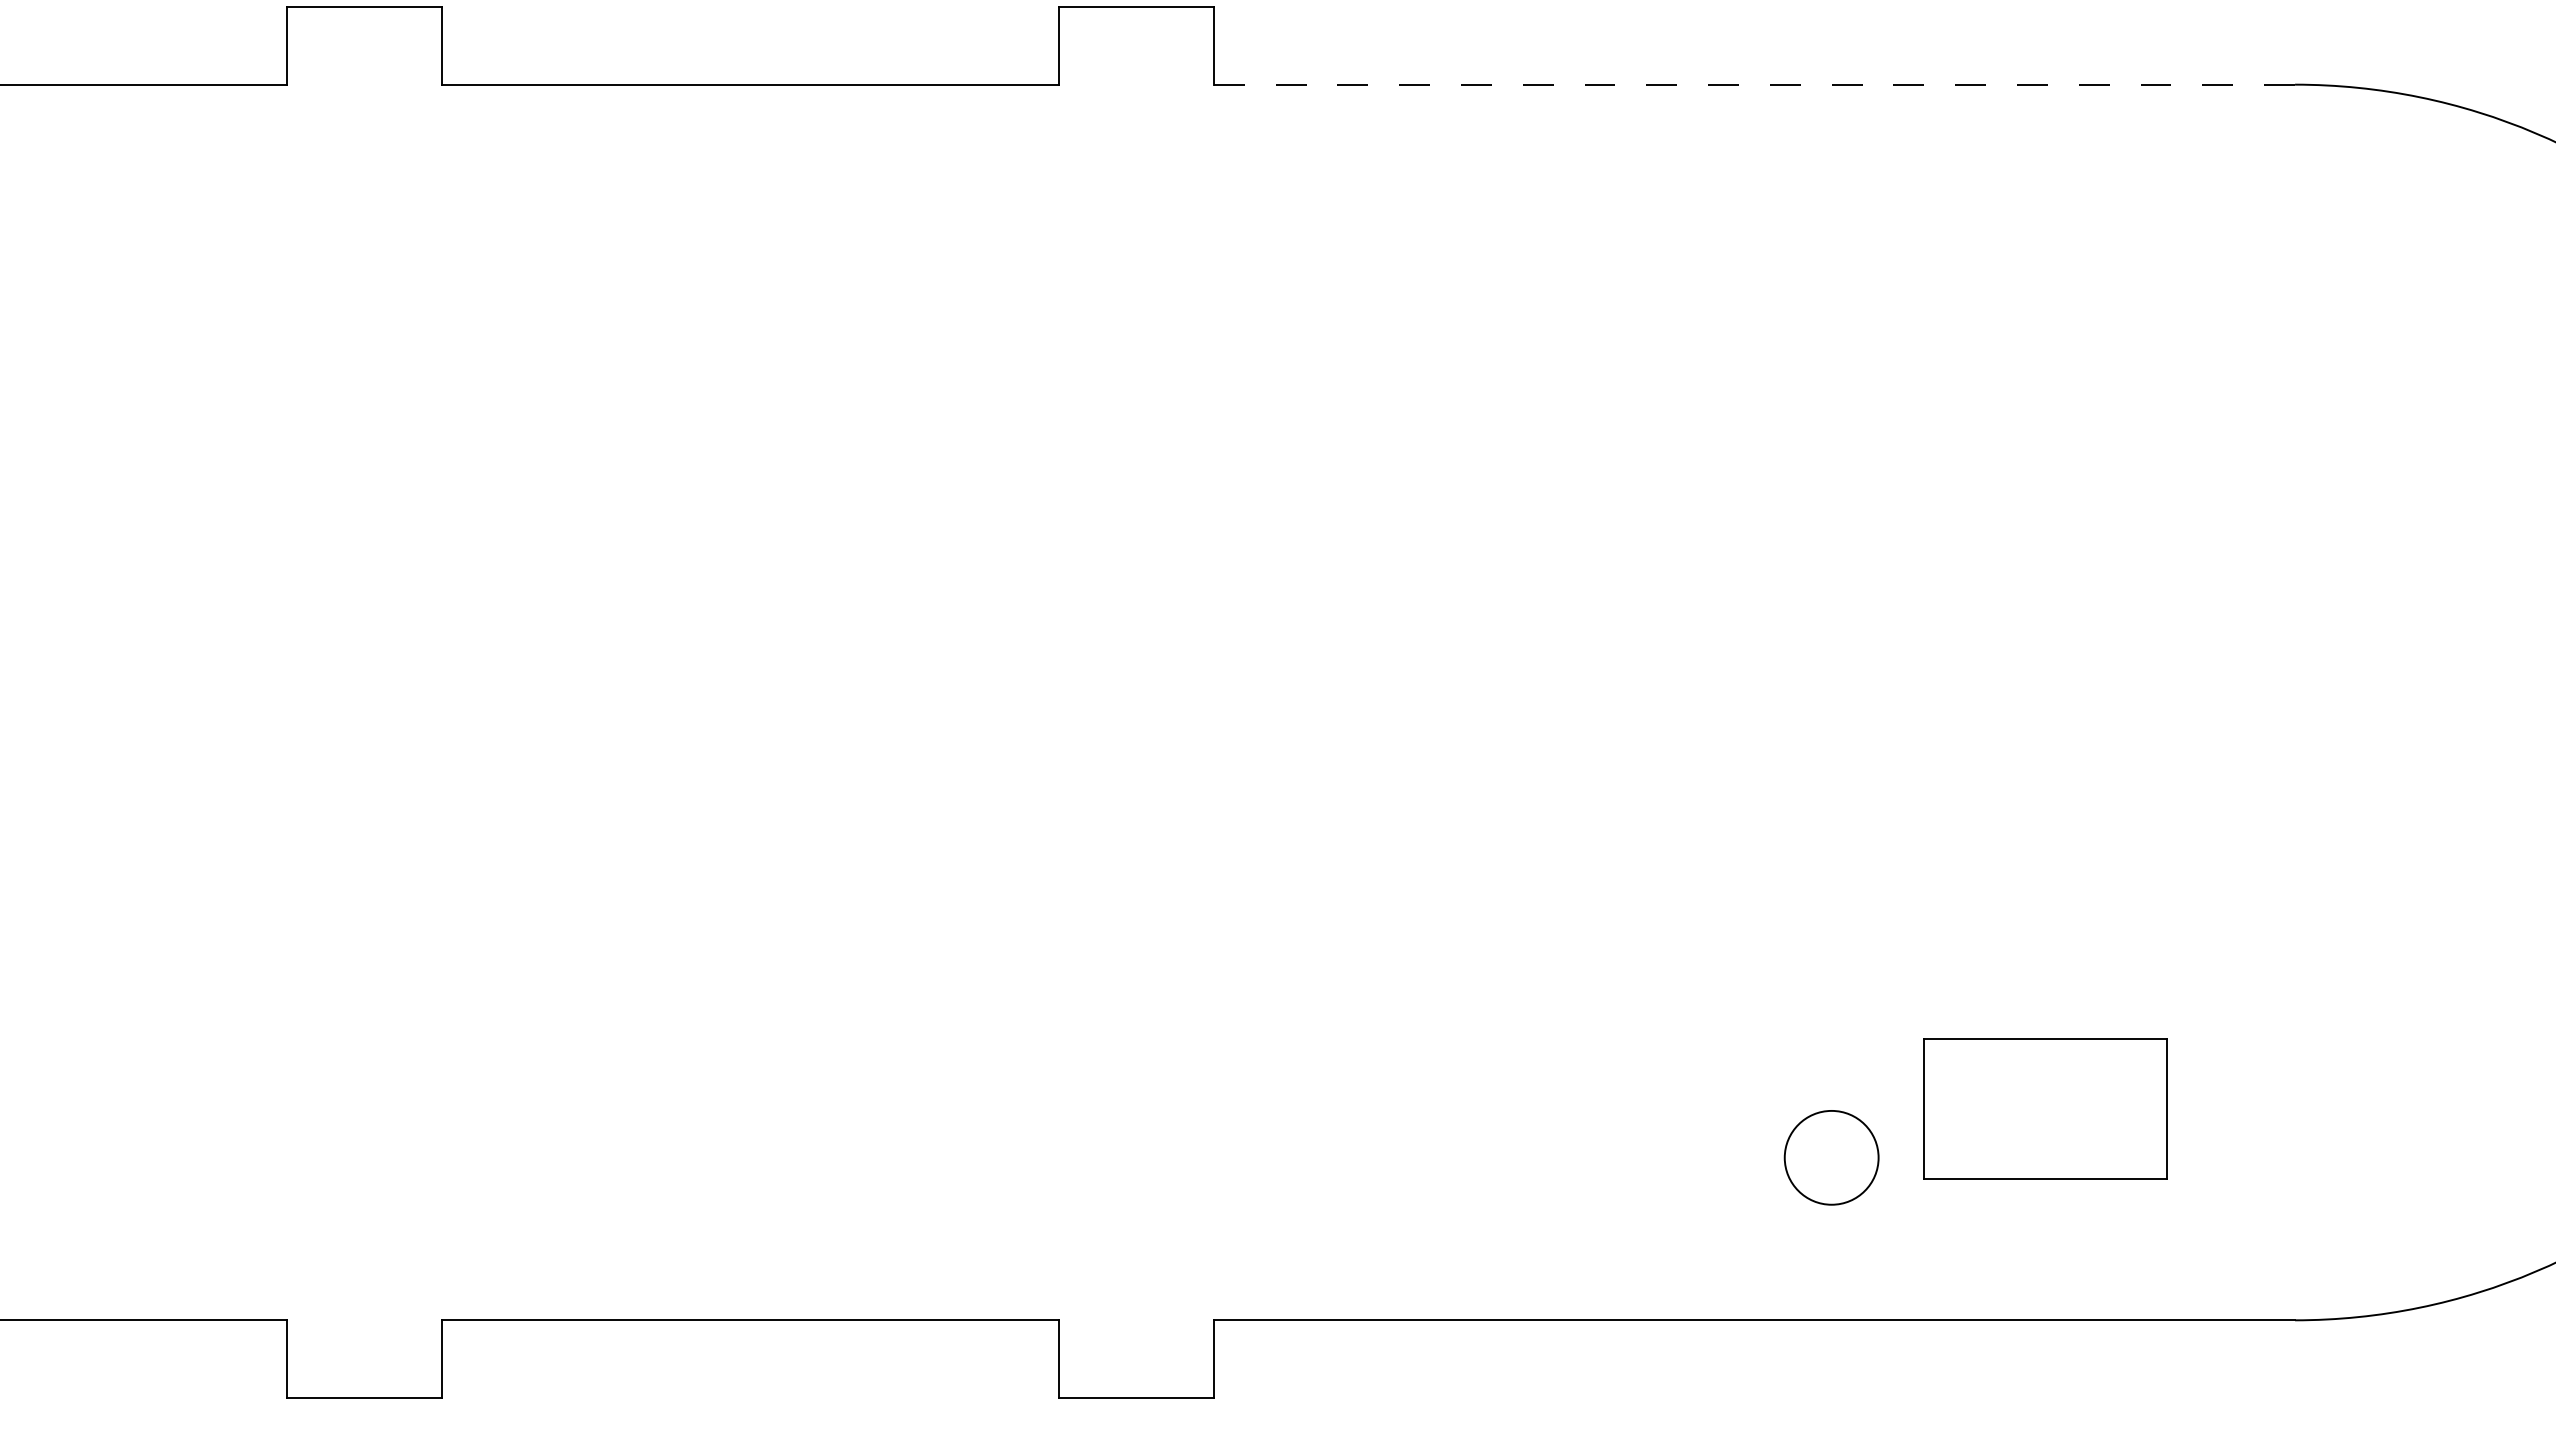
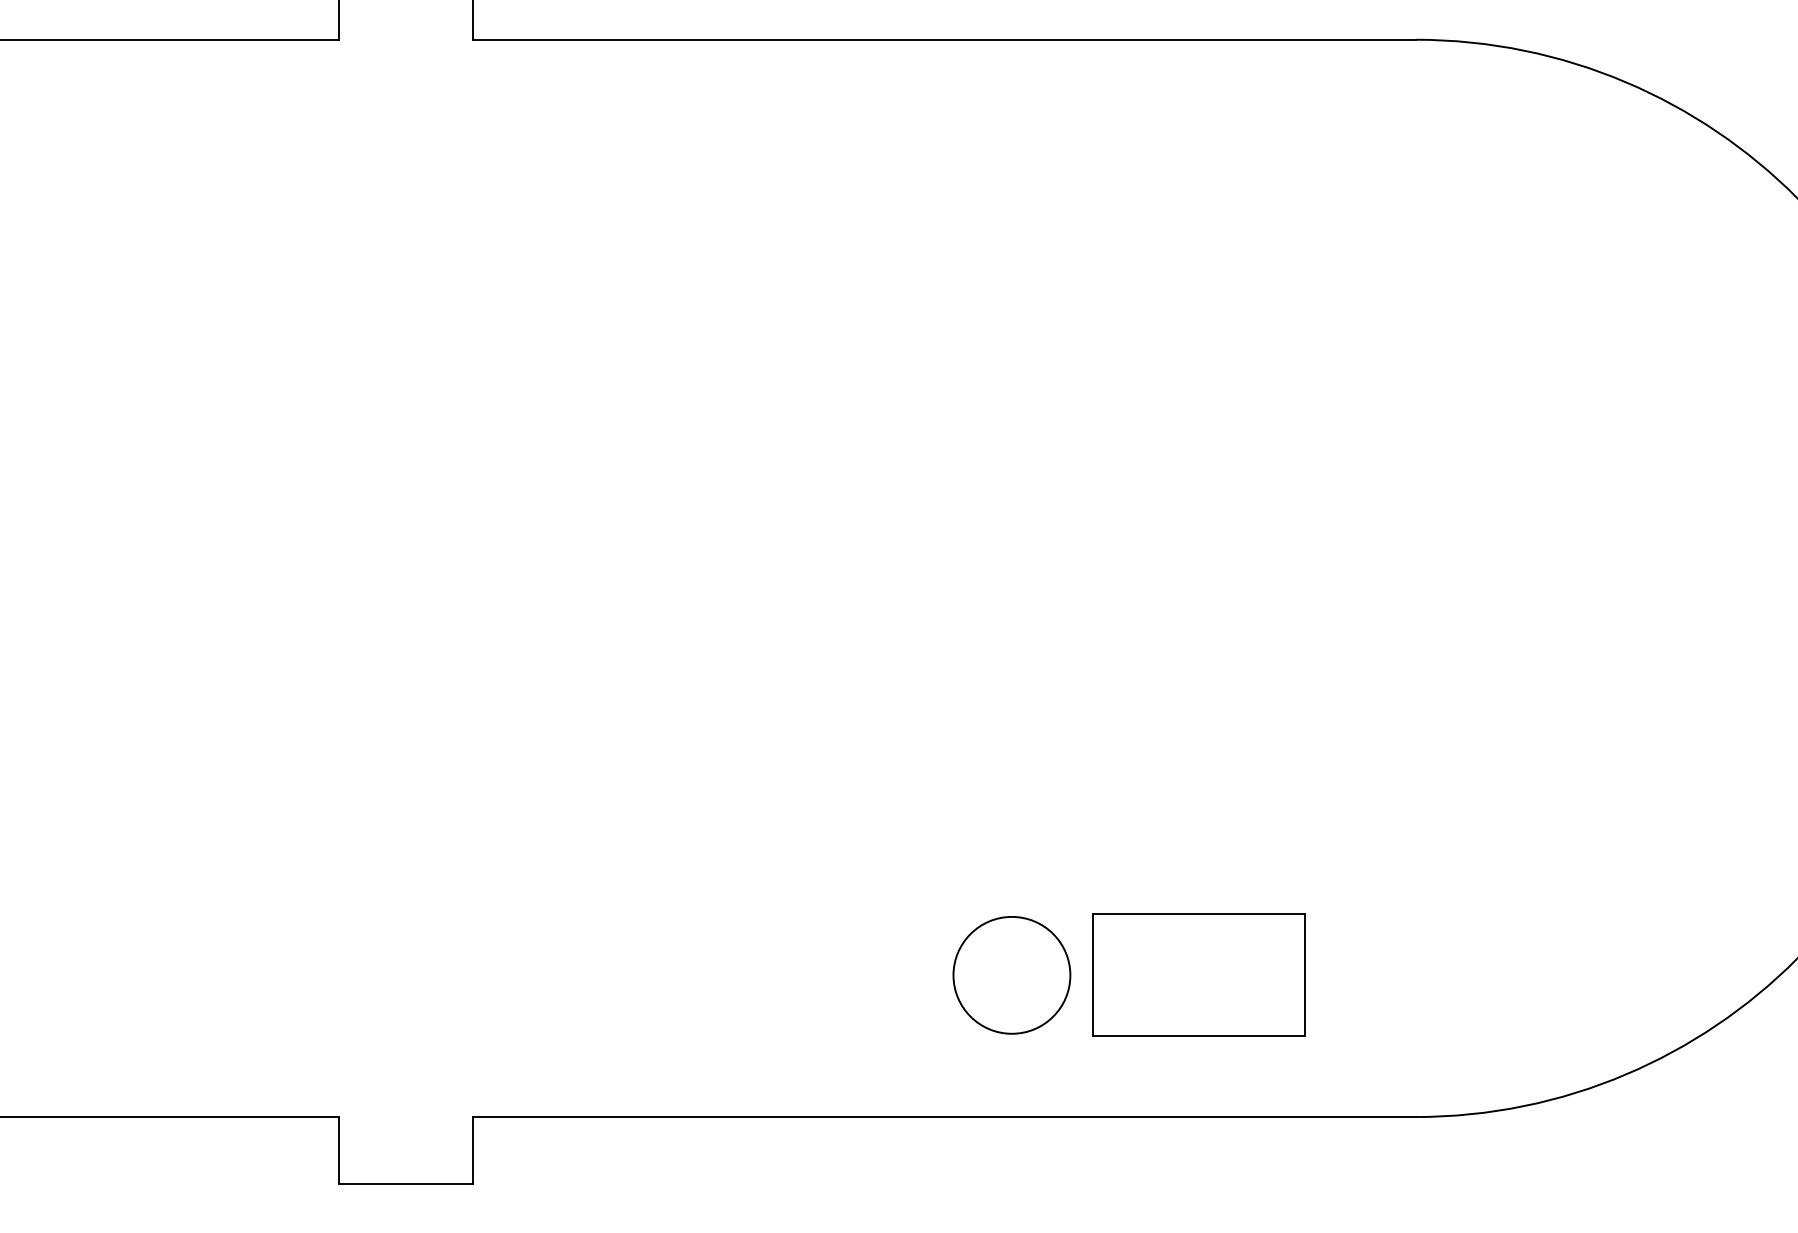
line: (1754, 84) -> (944, 39), dashed -> solid
part: (2045, 1108) -> (1198, 975), moved
circle: (1831, 1157) -> (1011, 975), size x1.43

